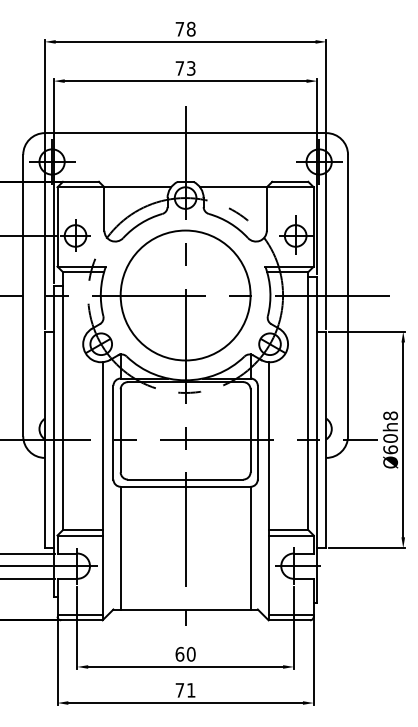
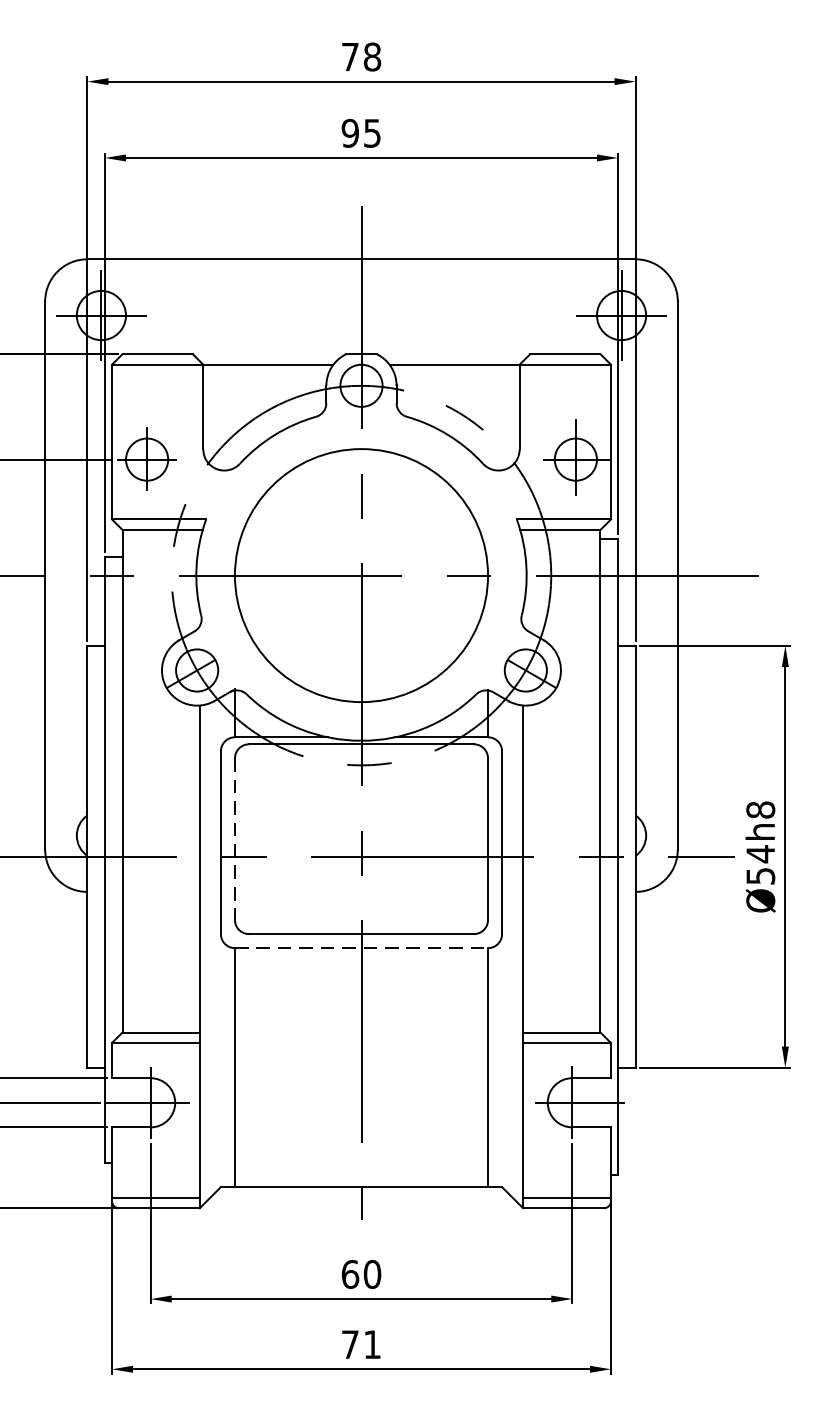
text: (185, 68) -> (361, 133), 73 -> 95
line: (120, 430) -> (234, 838), solid -> dashed
text: (390, 443) -> (760, 863), Ø60h8 -> Ø54h8
line: (185, 486) -> (361, 947), solid -> dashed

